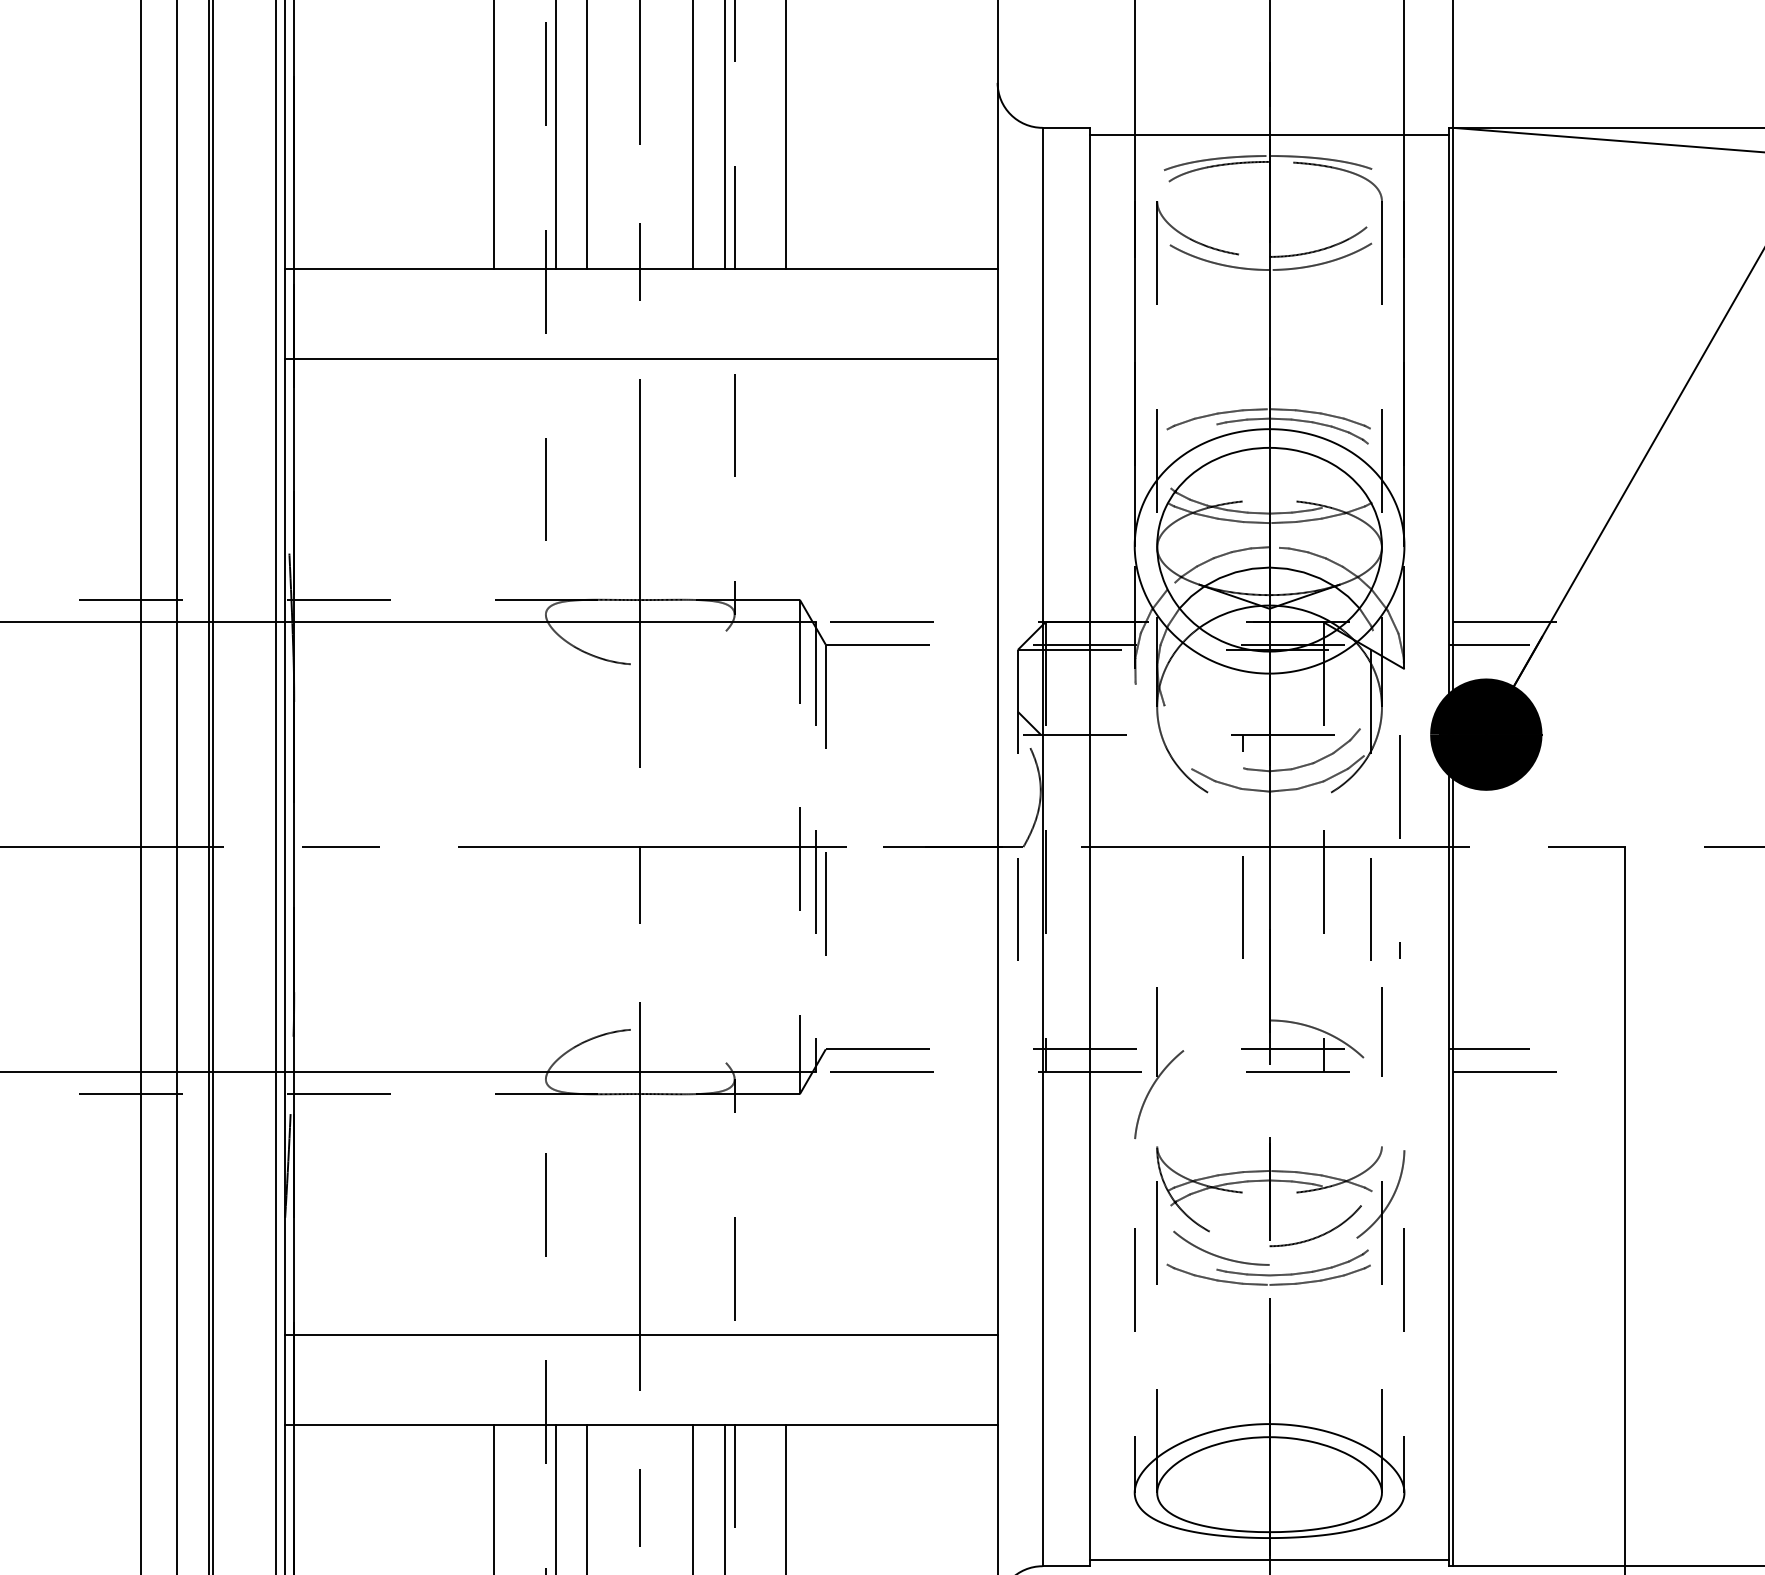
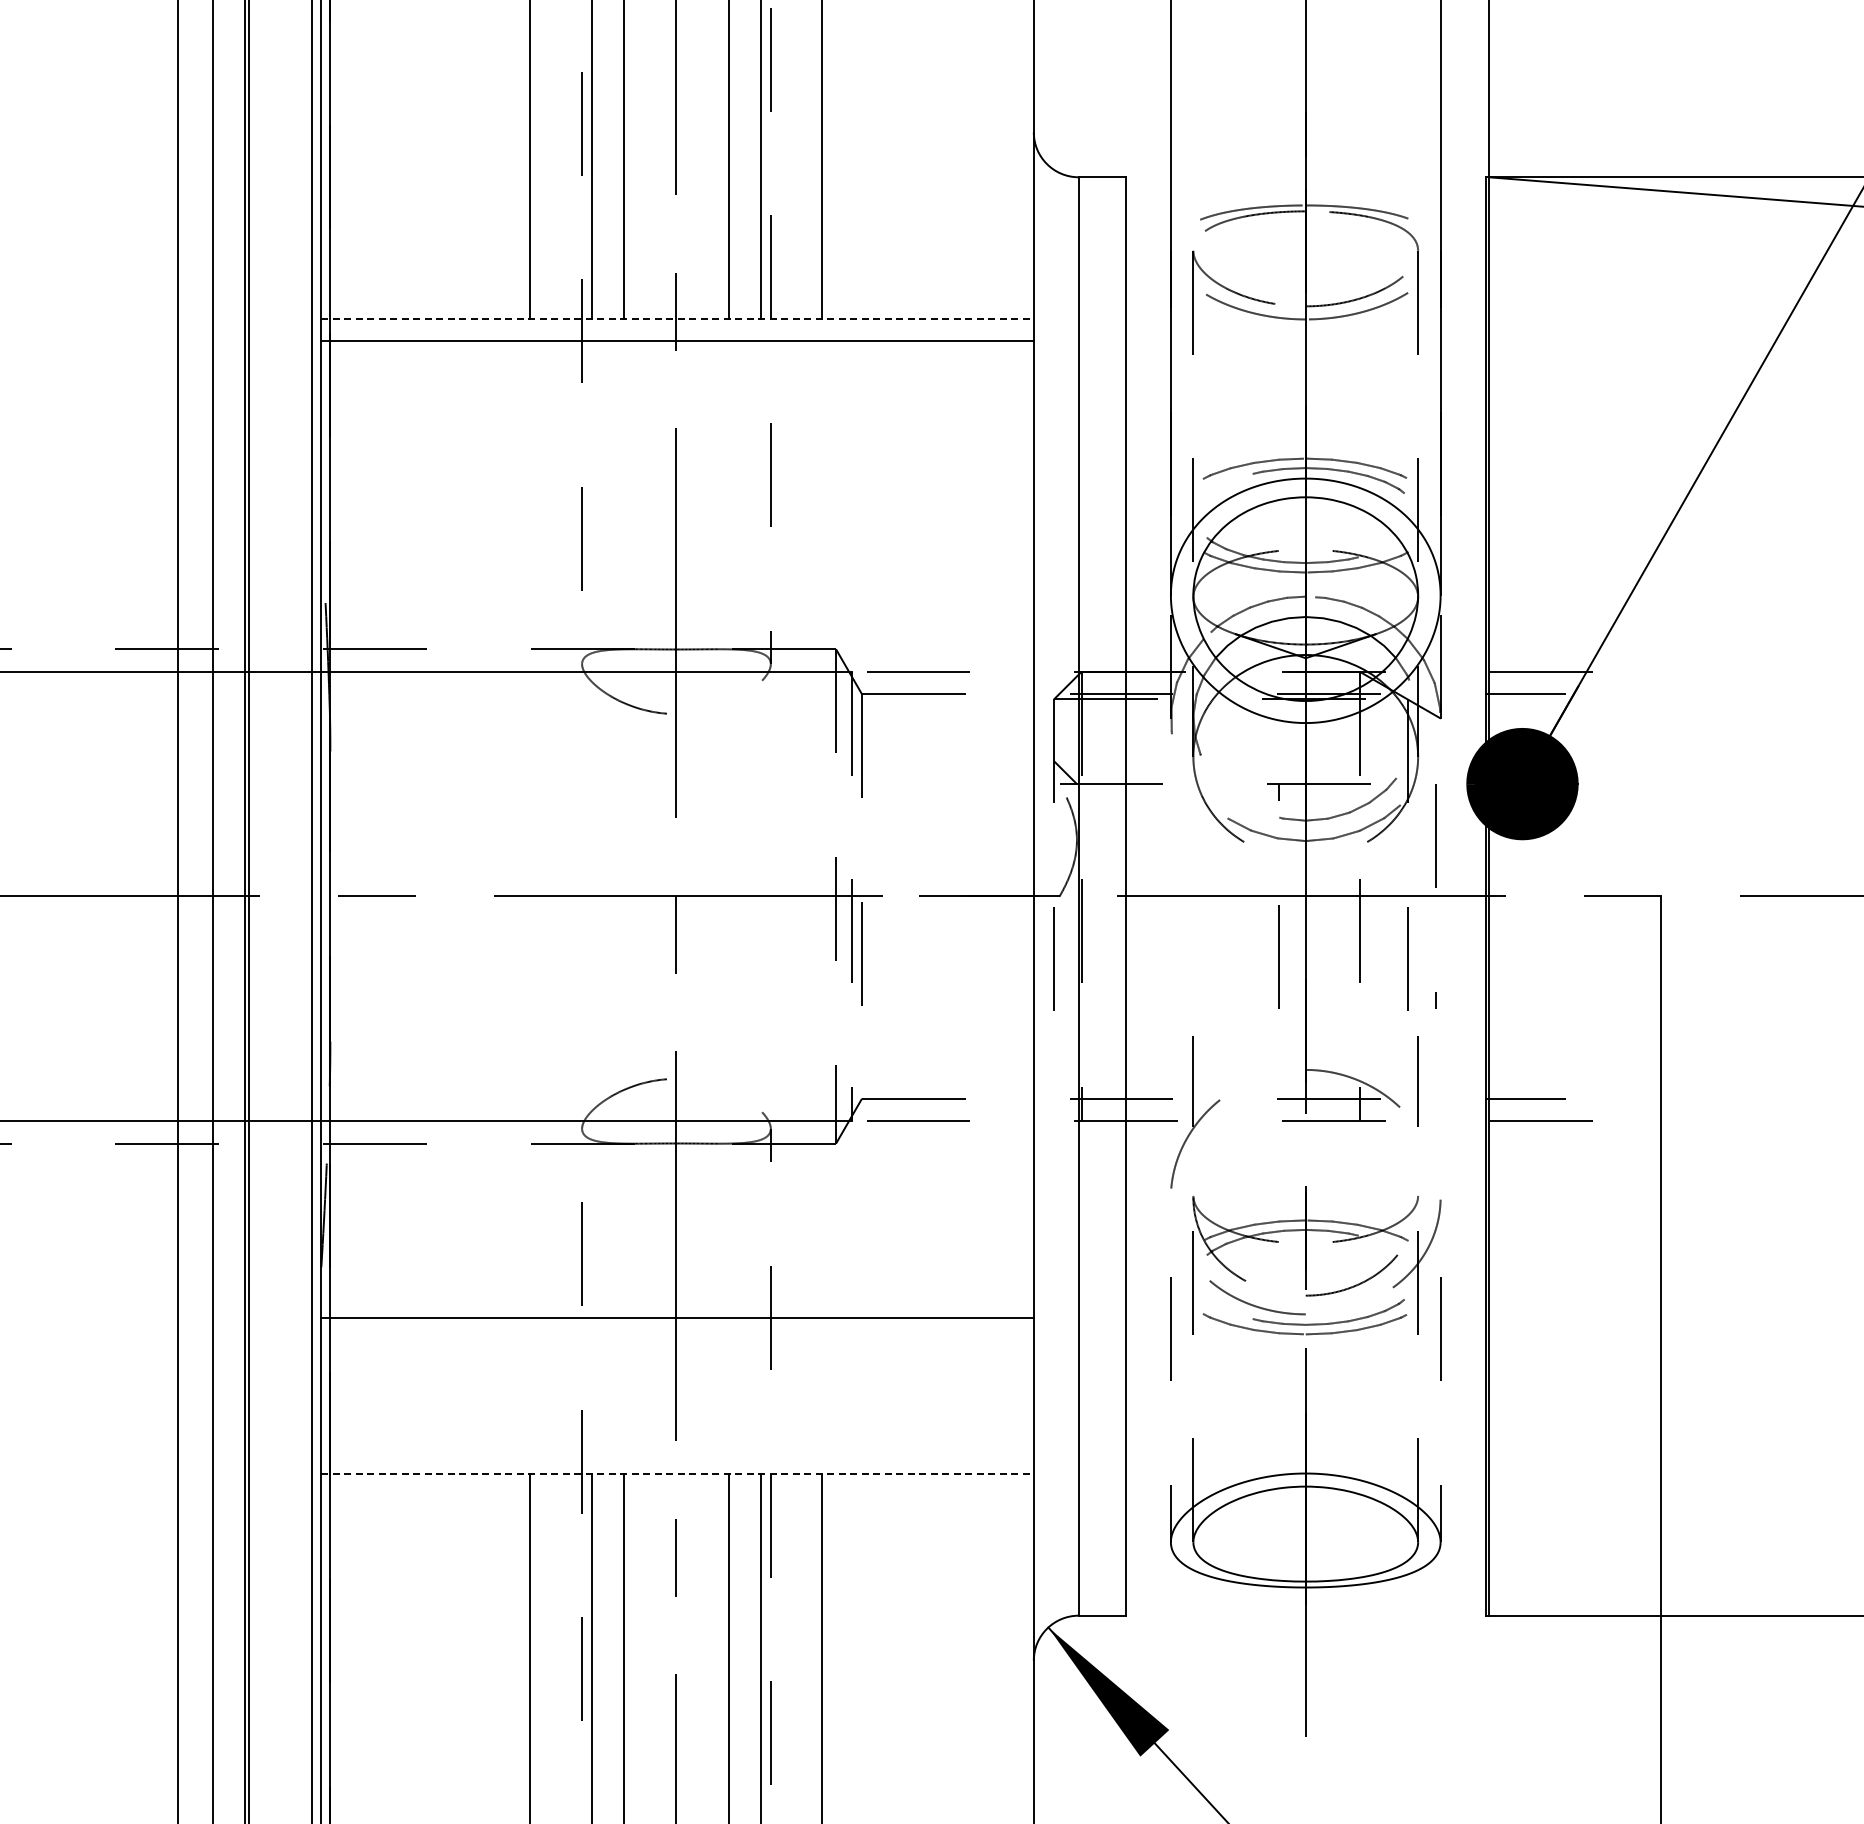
line: (1269, 135) -> (1305, 184), removed
line: (642, 269) -> (678, 318), solid -> dashed
line: (641, 359) -> (677, 340), moved
line: (641, 1335) -> (677, 1318), moved
line: (642, 1425) -> (678, 1474), solid -> dashed
line: (1269, 1559) -> (1305, 1608), removed

